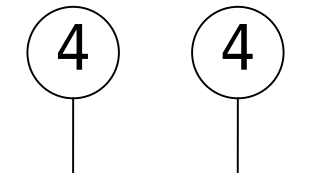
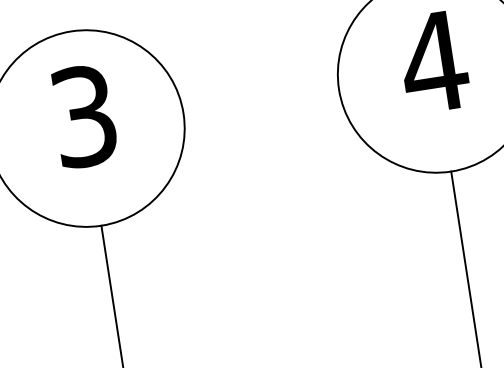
text: (72, 46) -> (82, 115), 4 -> 3

